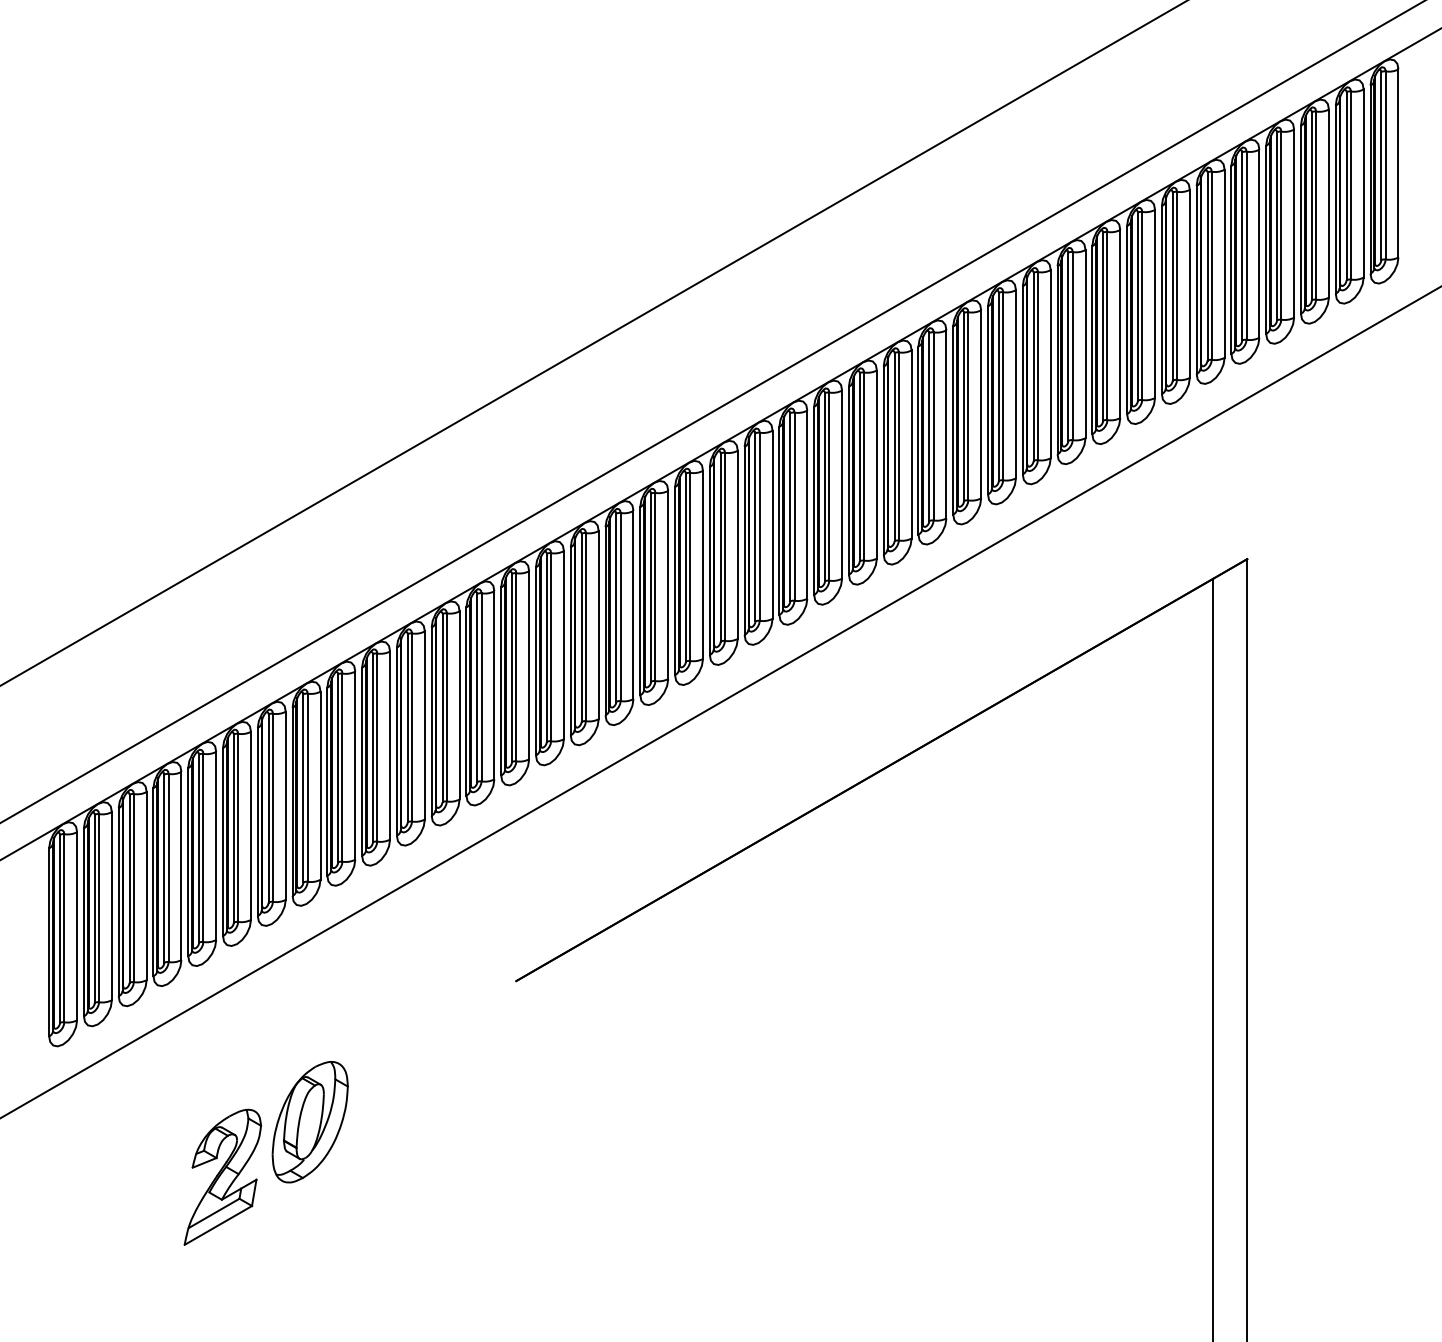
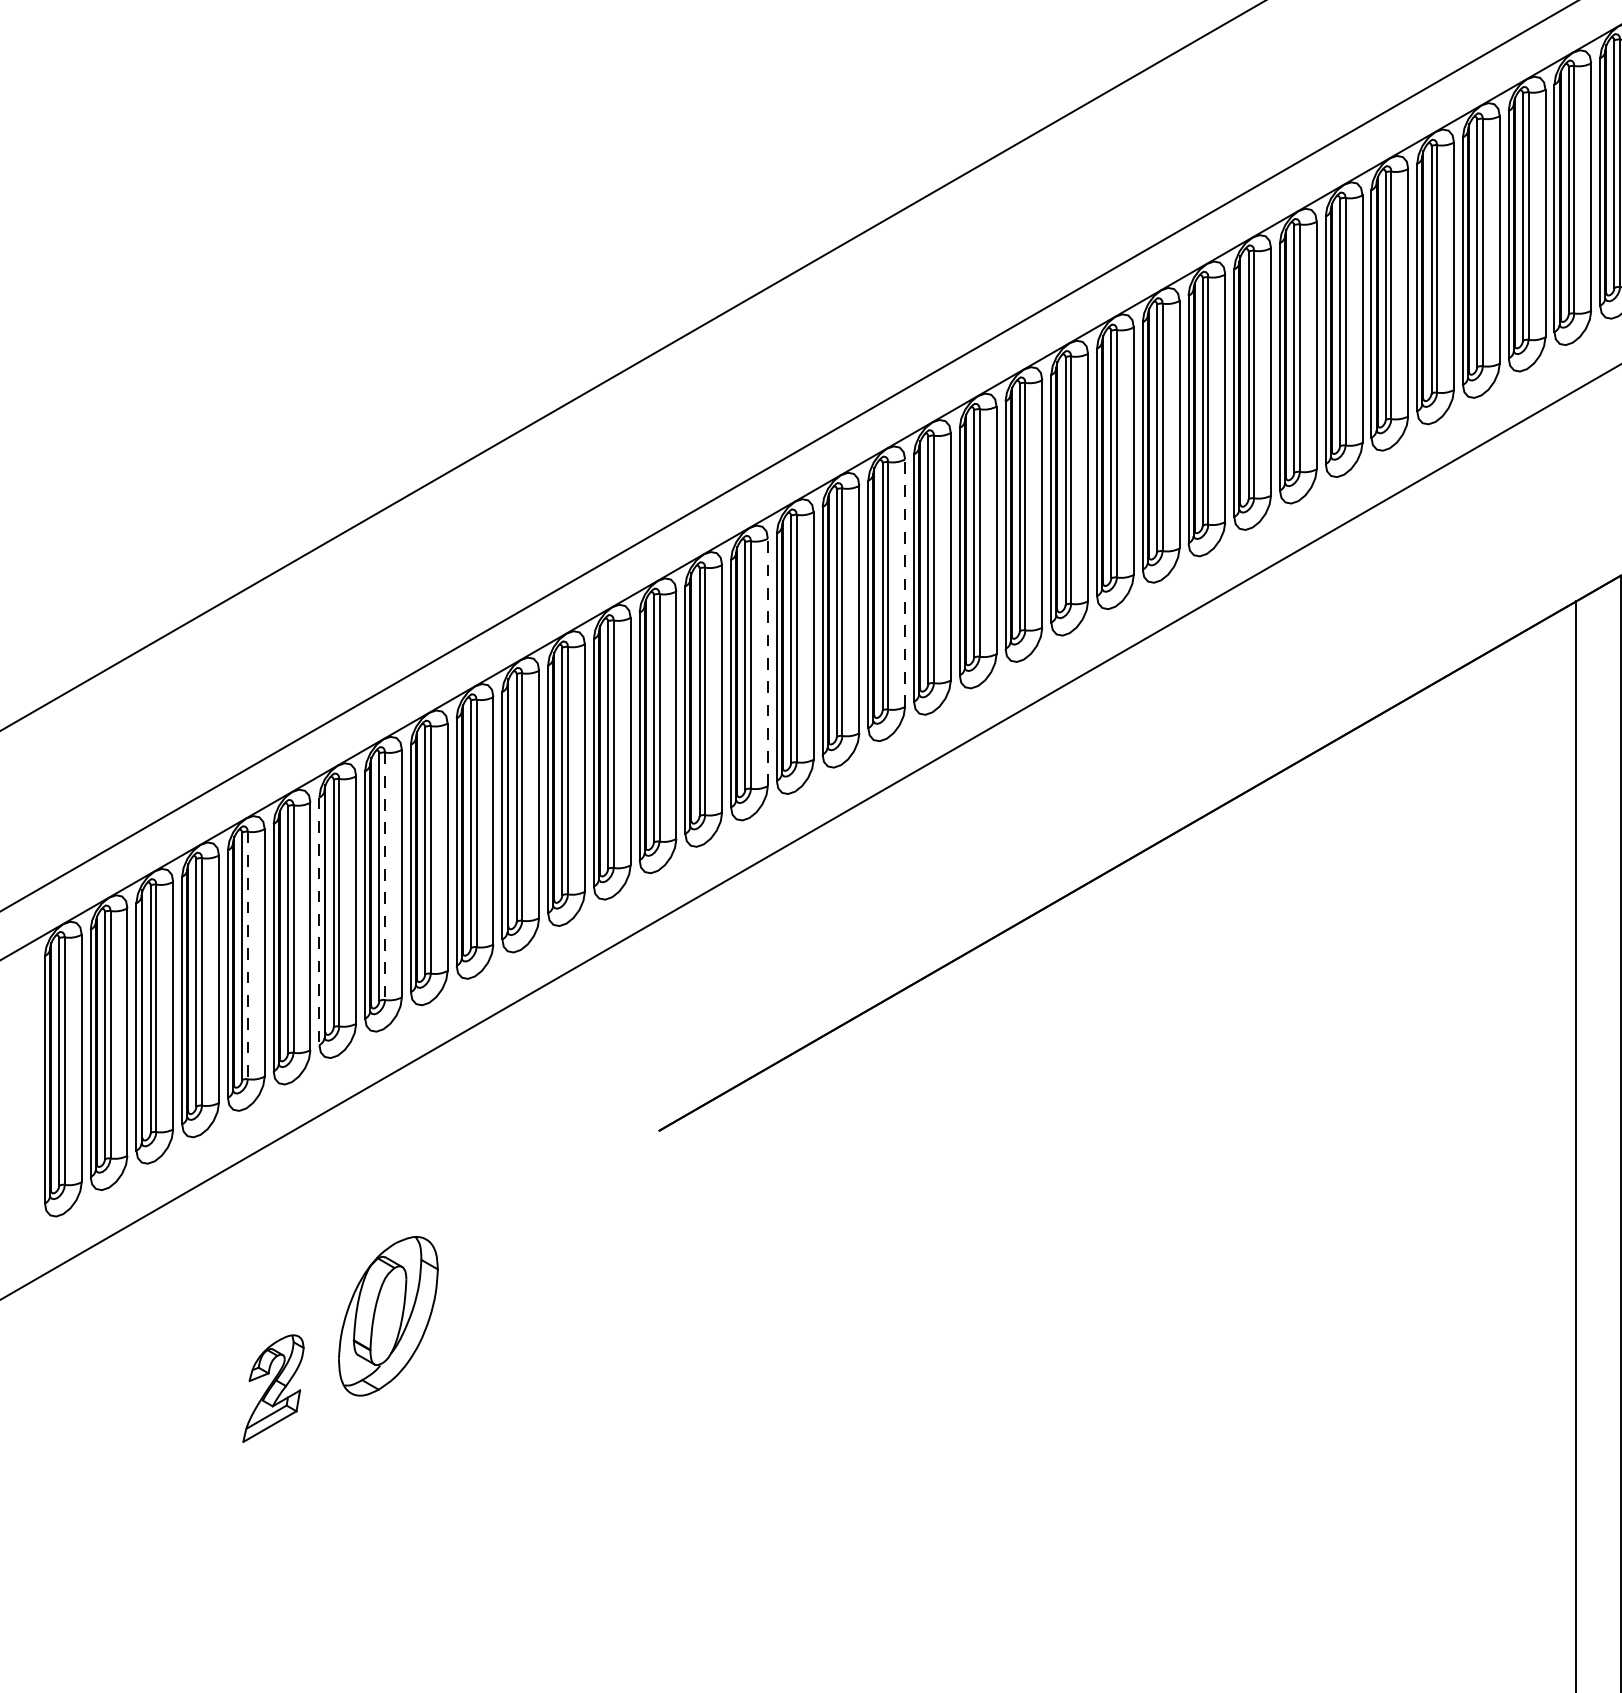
line: (703, 564) -> (905, 582), solid -> dashed
line: (598, 624) -> (767, 661), solid -> dashed
line: (307, 788) -> (384, 877), solid -> dashed
line: (257, 822) -> (319, 922), solid -> dashed
line: (203, 848) -> (247, 956), solid -> dashed
part: (222, 1176) -> (272, 1387), size x0.6

